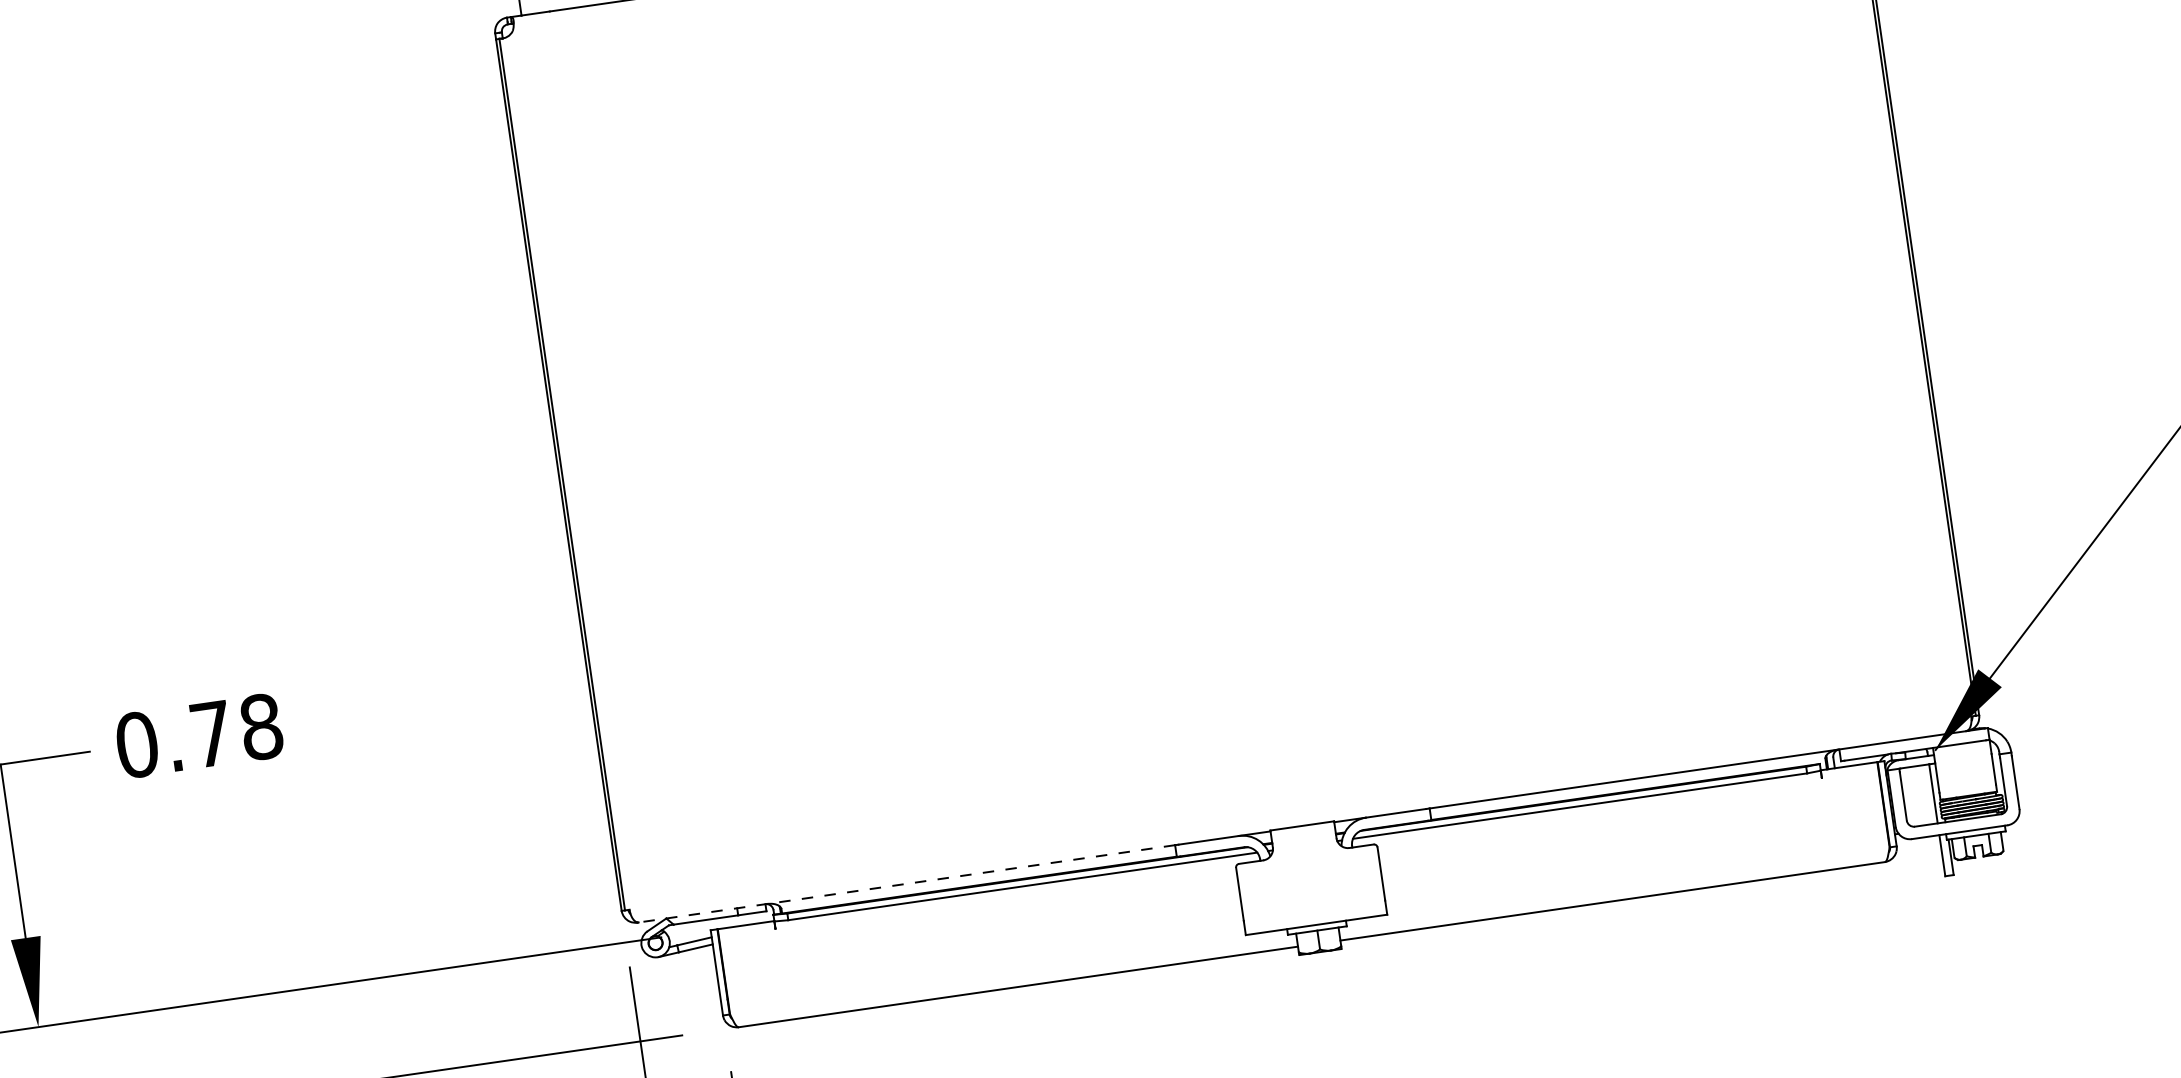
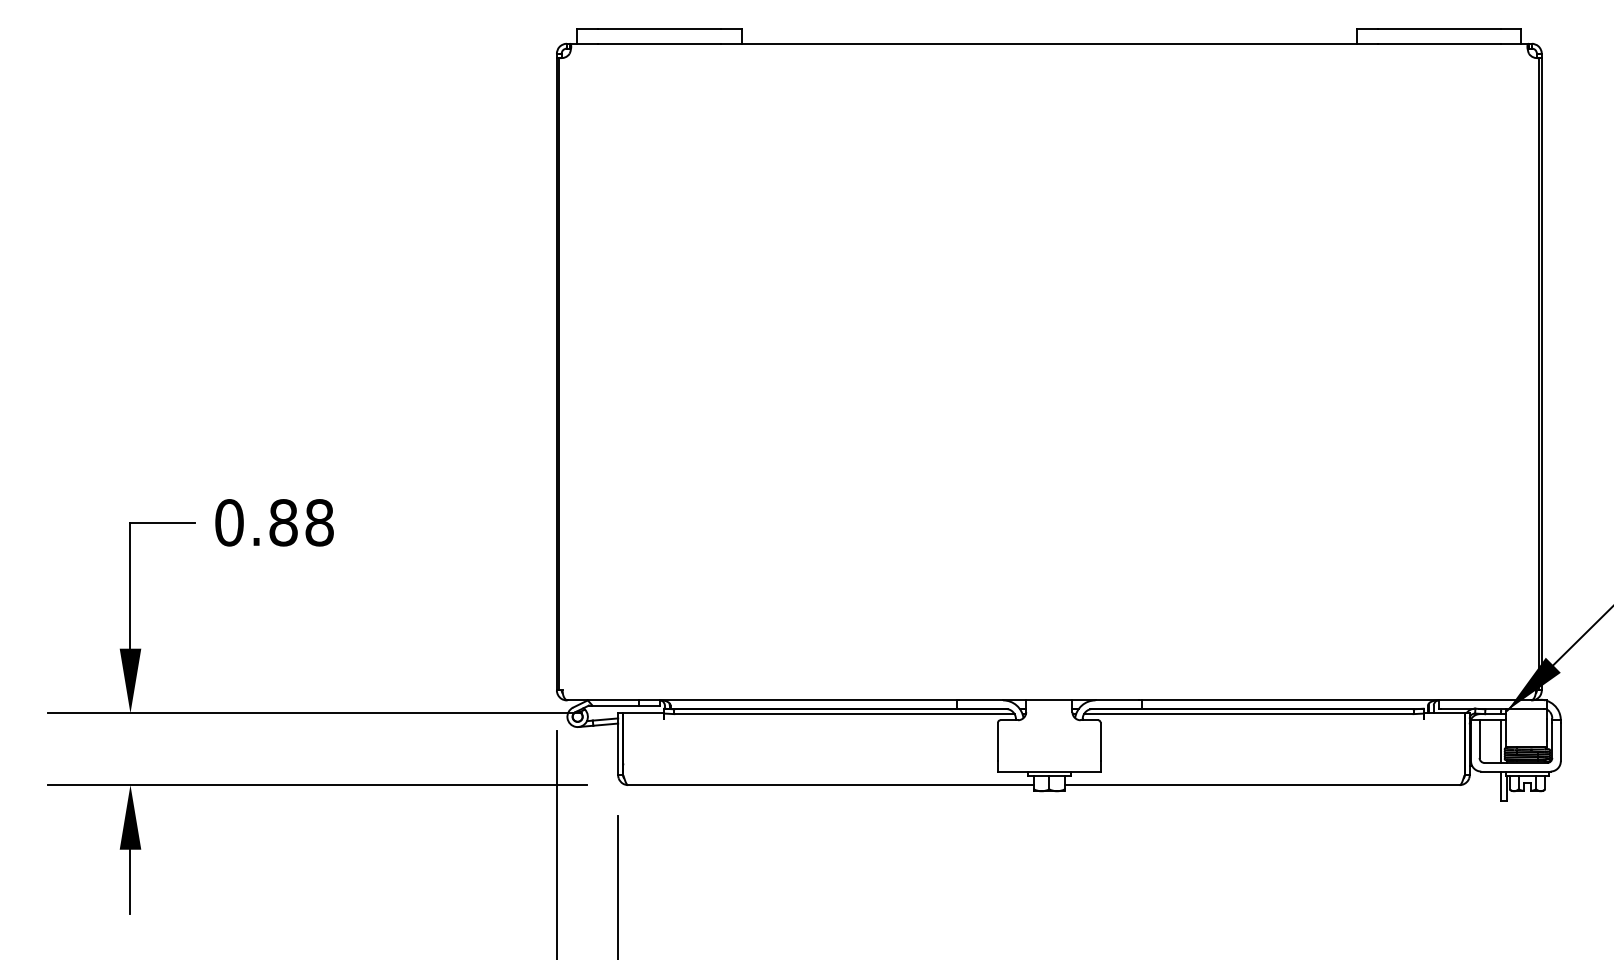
text: (211, 733) -> (283, 522), 0.78 -> 0.88
line: (907, 883) -> (762, 700), dashed -> solid

